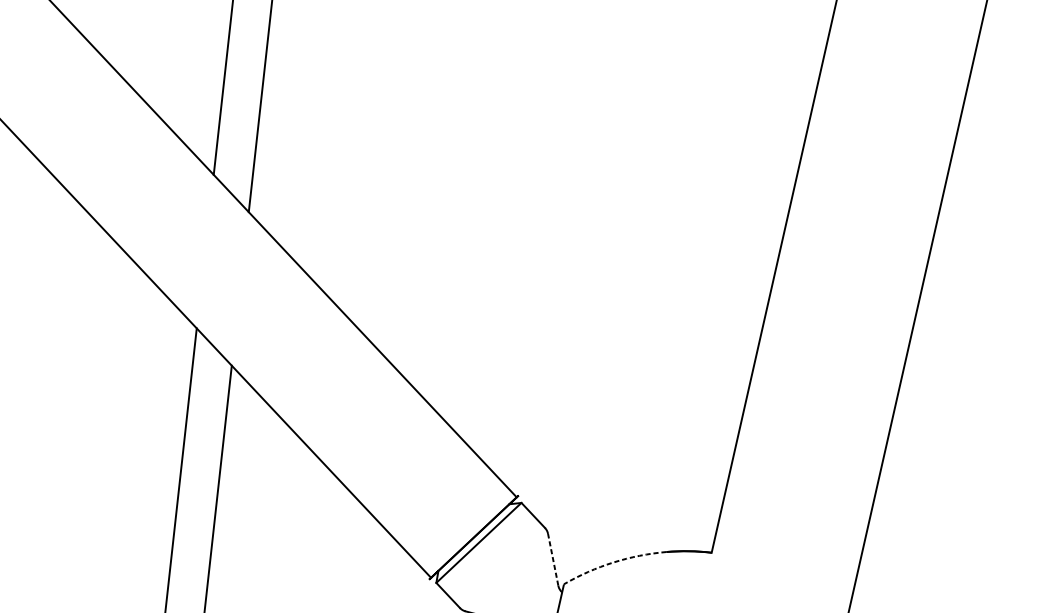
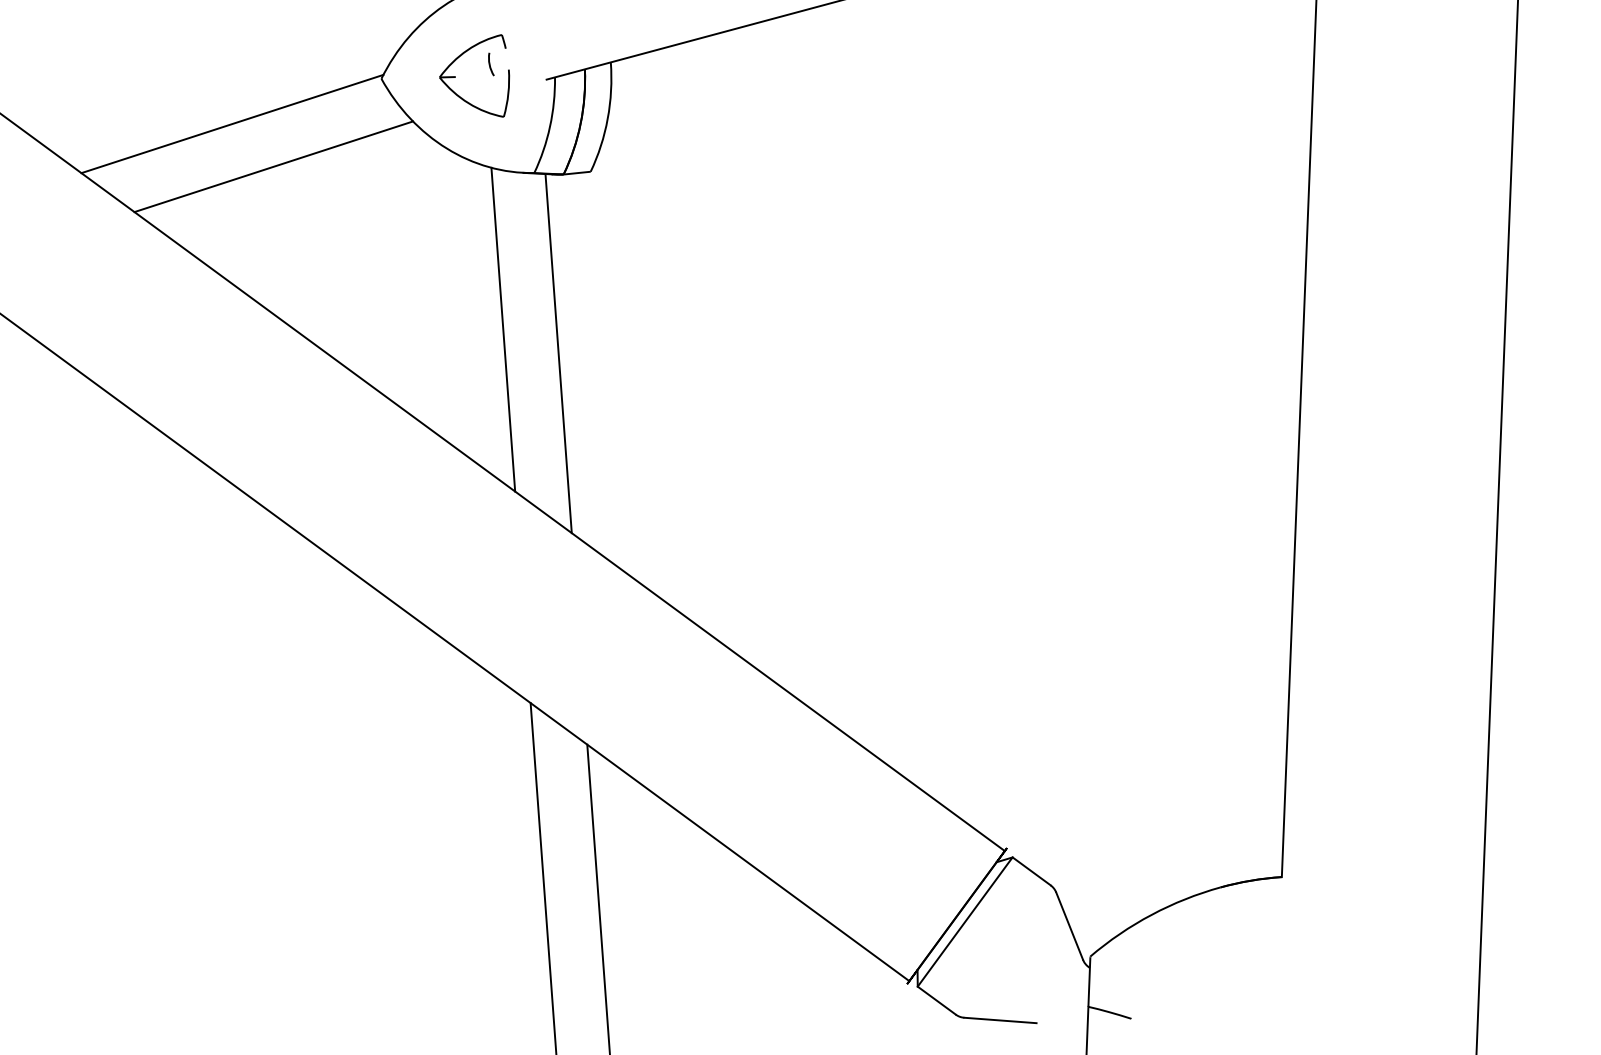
line: (553, 559) -> (1069, 925), dashed -> solid
arc: (613, 562) -> (1151, 914), dashed -> solid

